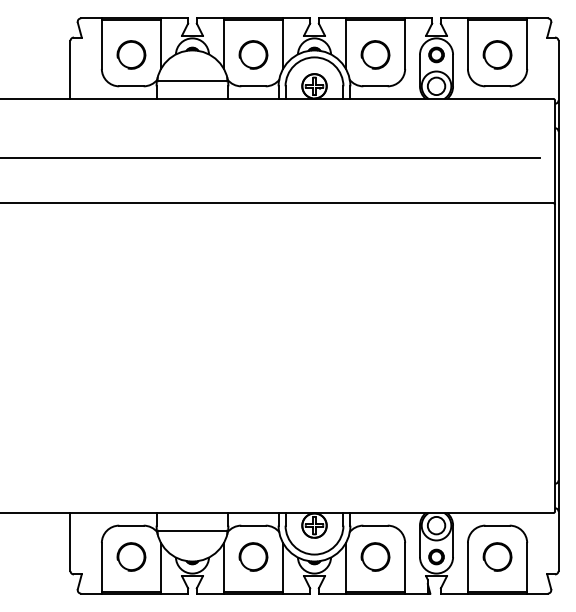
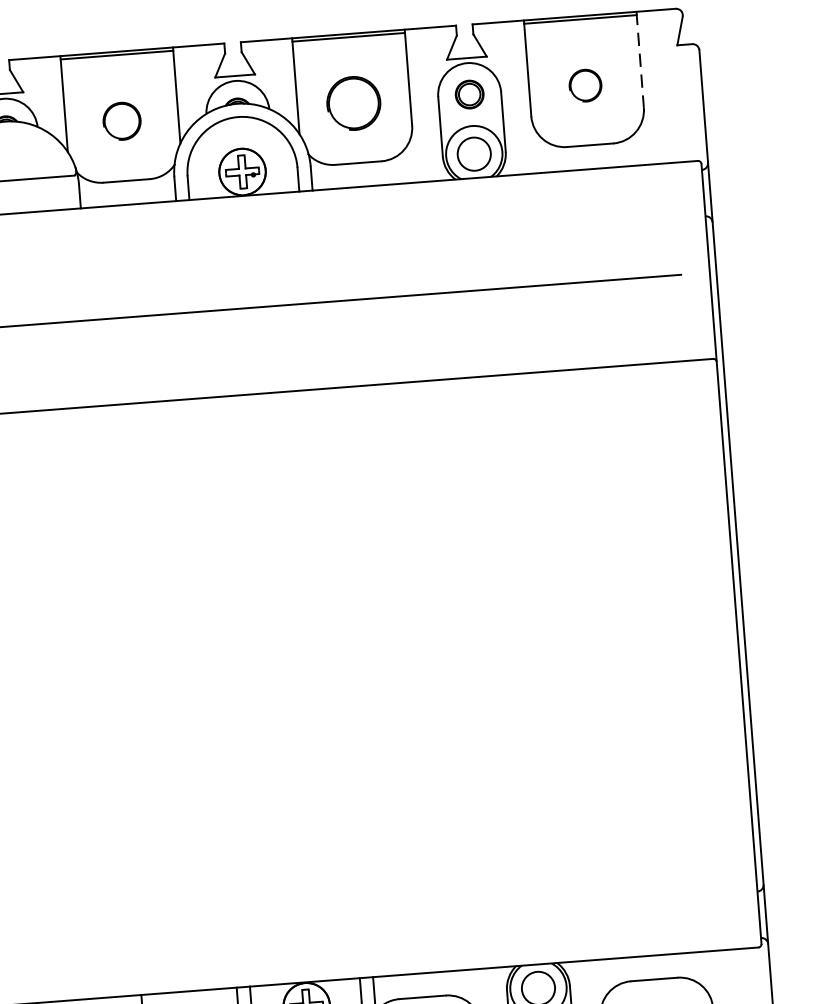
line: (527, 44) -> (640, 61), solid -> dashed
part: (253, 54) -> (122, 120), size x0.7
part: (497, 54) -> (585, 84), size x0.6

